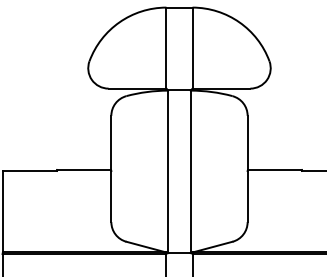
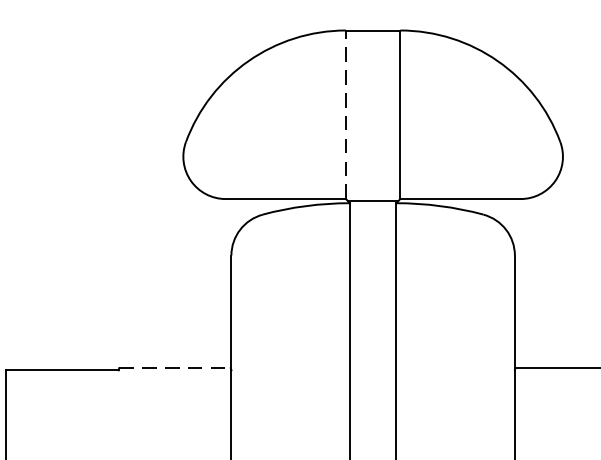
line: (166, 48) -> (346, 115), solid -> dashed
line: (84, 169) -> (175, 367), solid -> dashed

